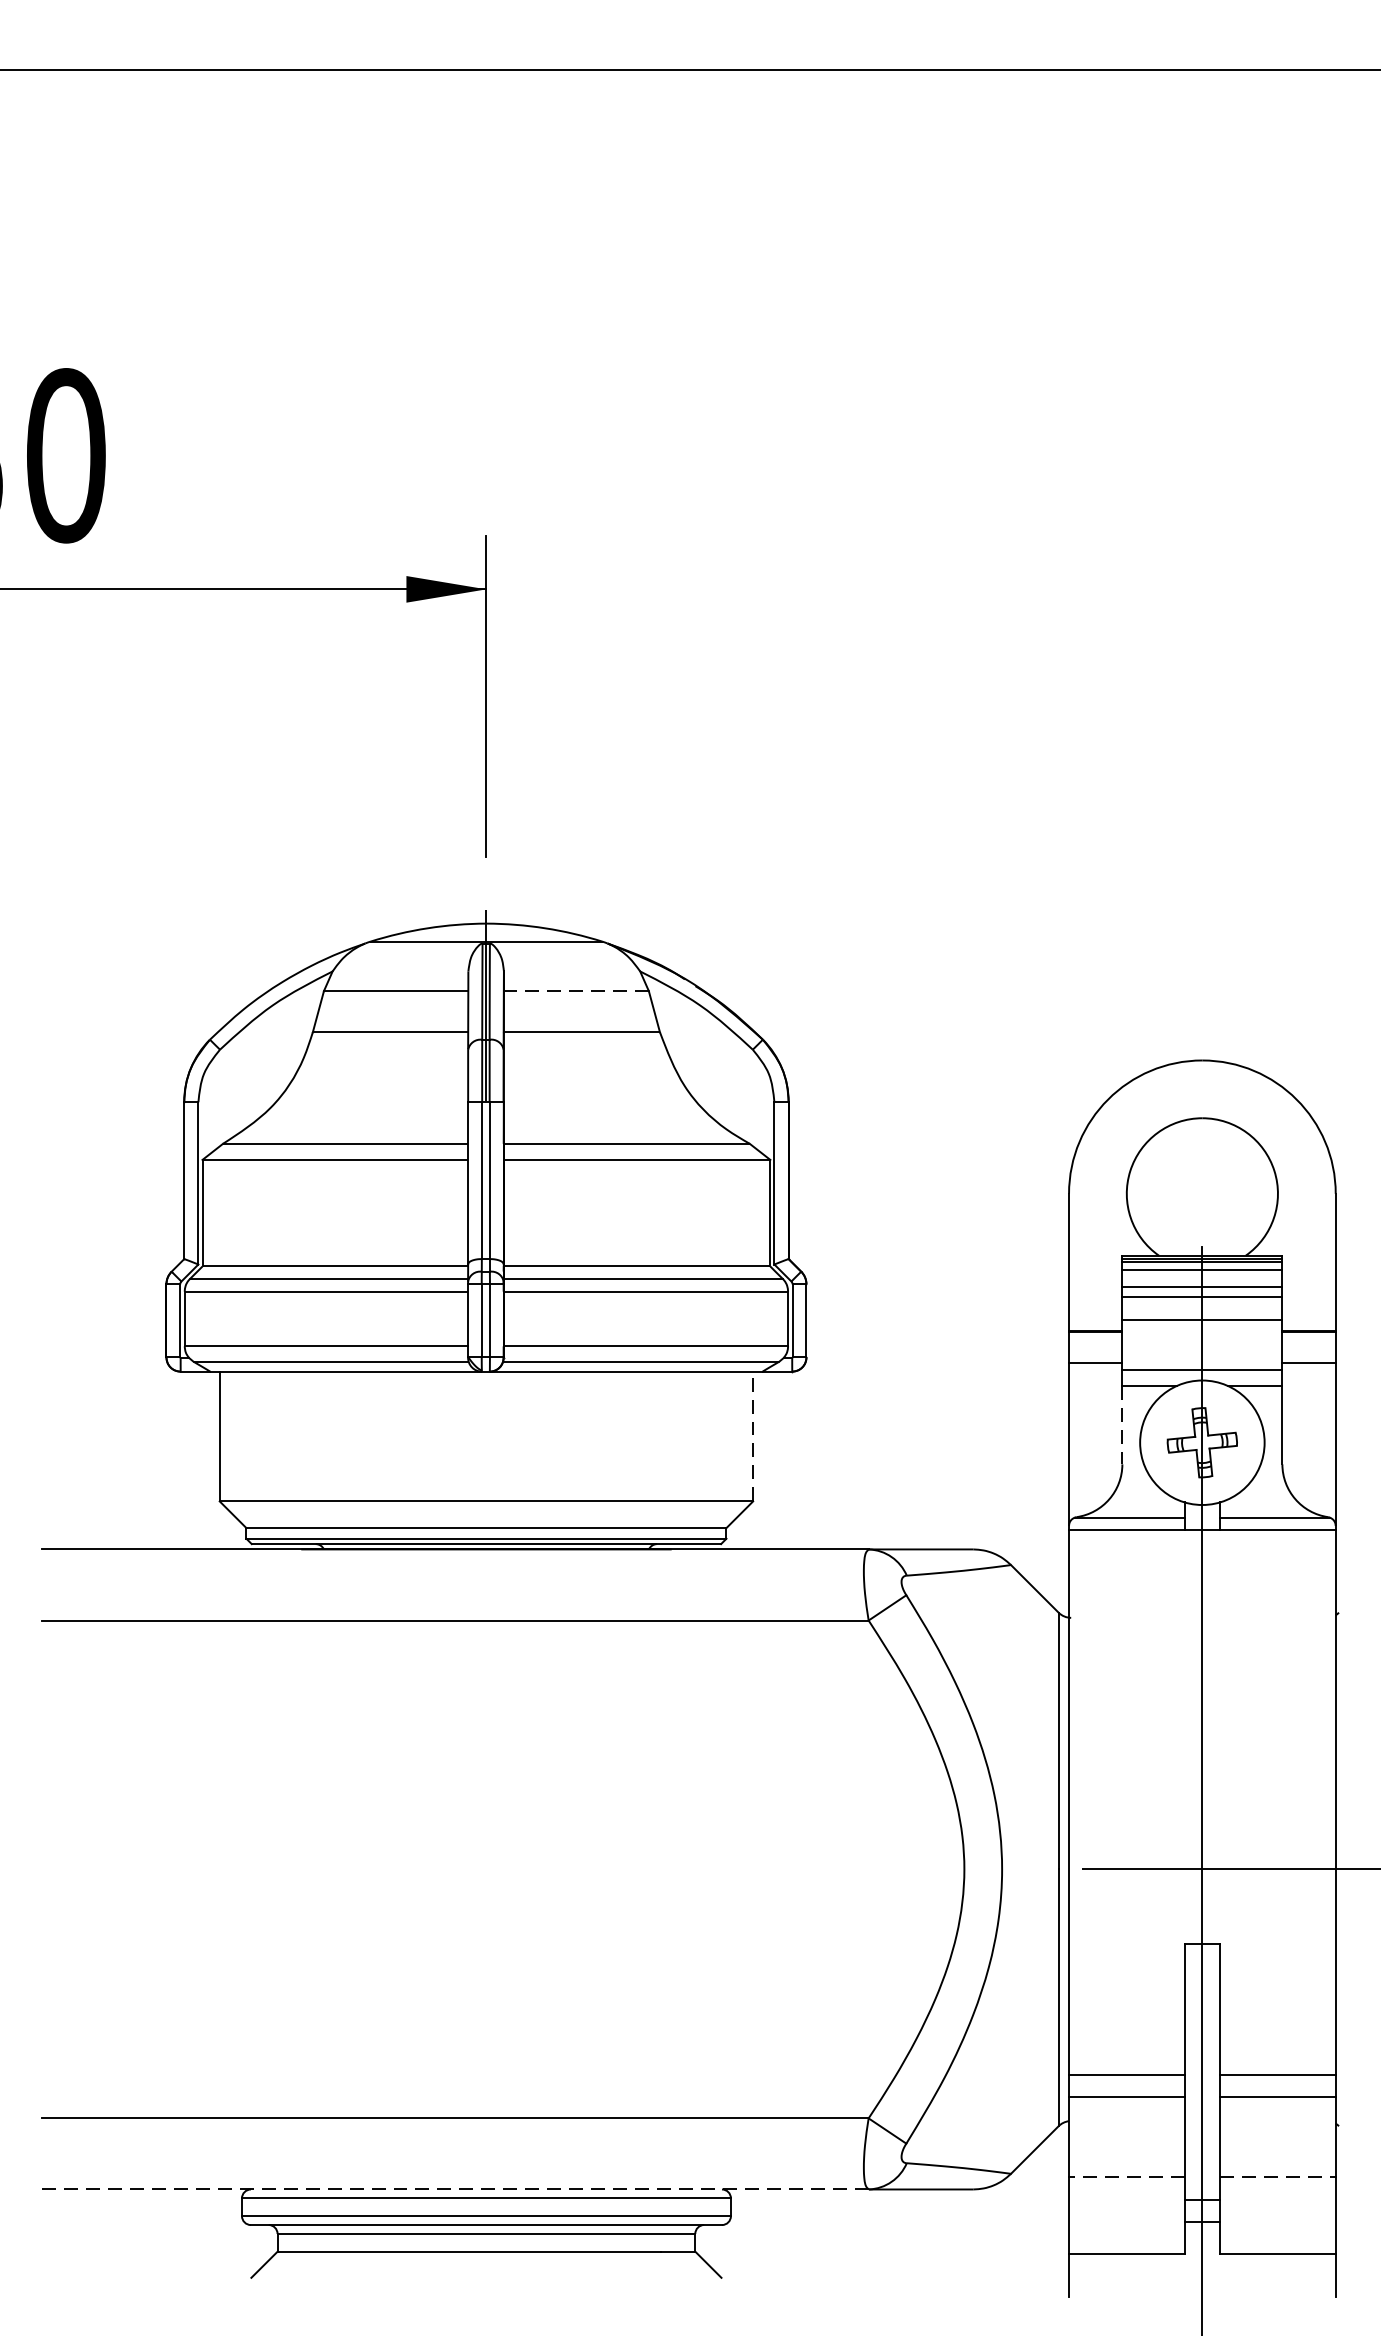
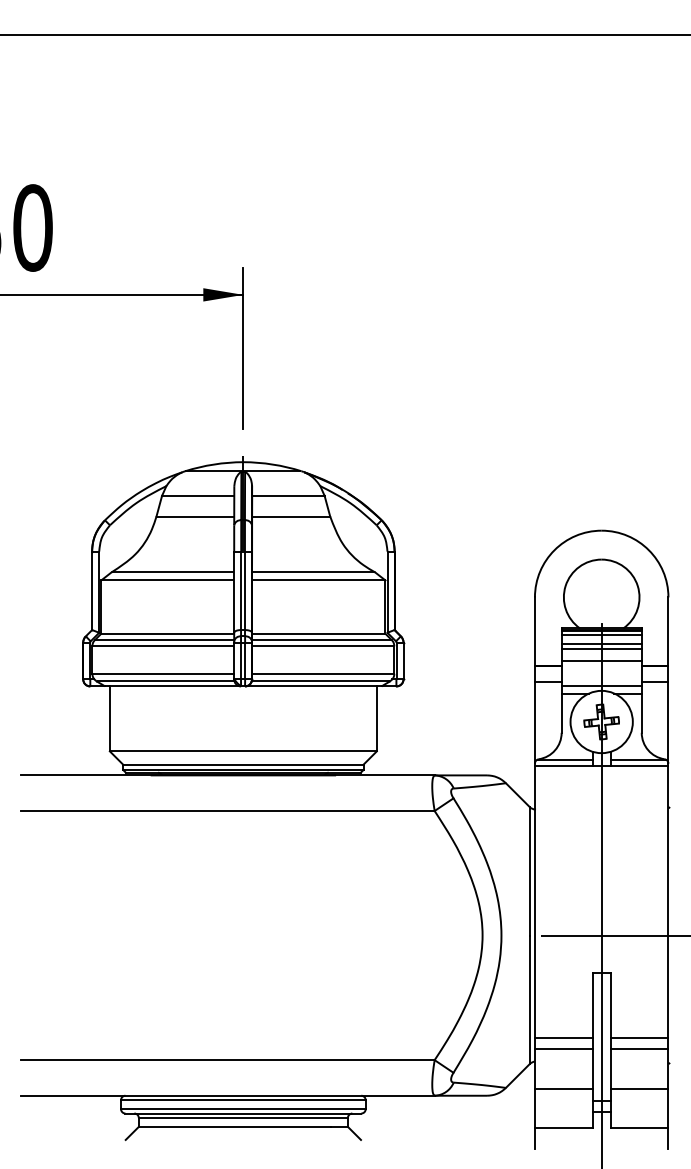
line: (574, 990) -> (287, 495), dashed -> solid
line: (1122, 1425) -> (561, 713), dashed -> solid
line: (752, 1435) -> (376, 718), dashed -> solid
line: (1126, 2176) -> (563, 1089), dashed -> solid
line: (1277, 2176) -> (639, 1089), dashed -> solid
line: (454, 2188) -> (227, 1095), dashed -> solid

